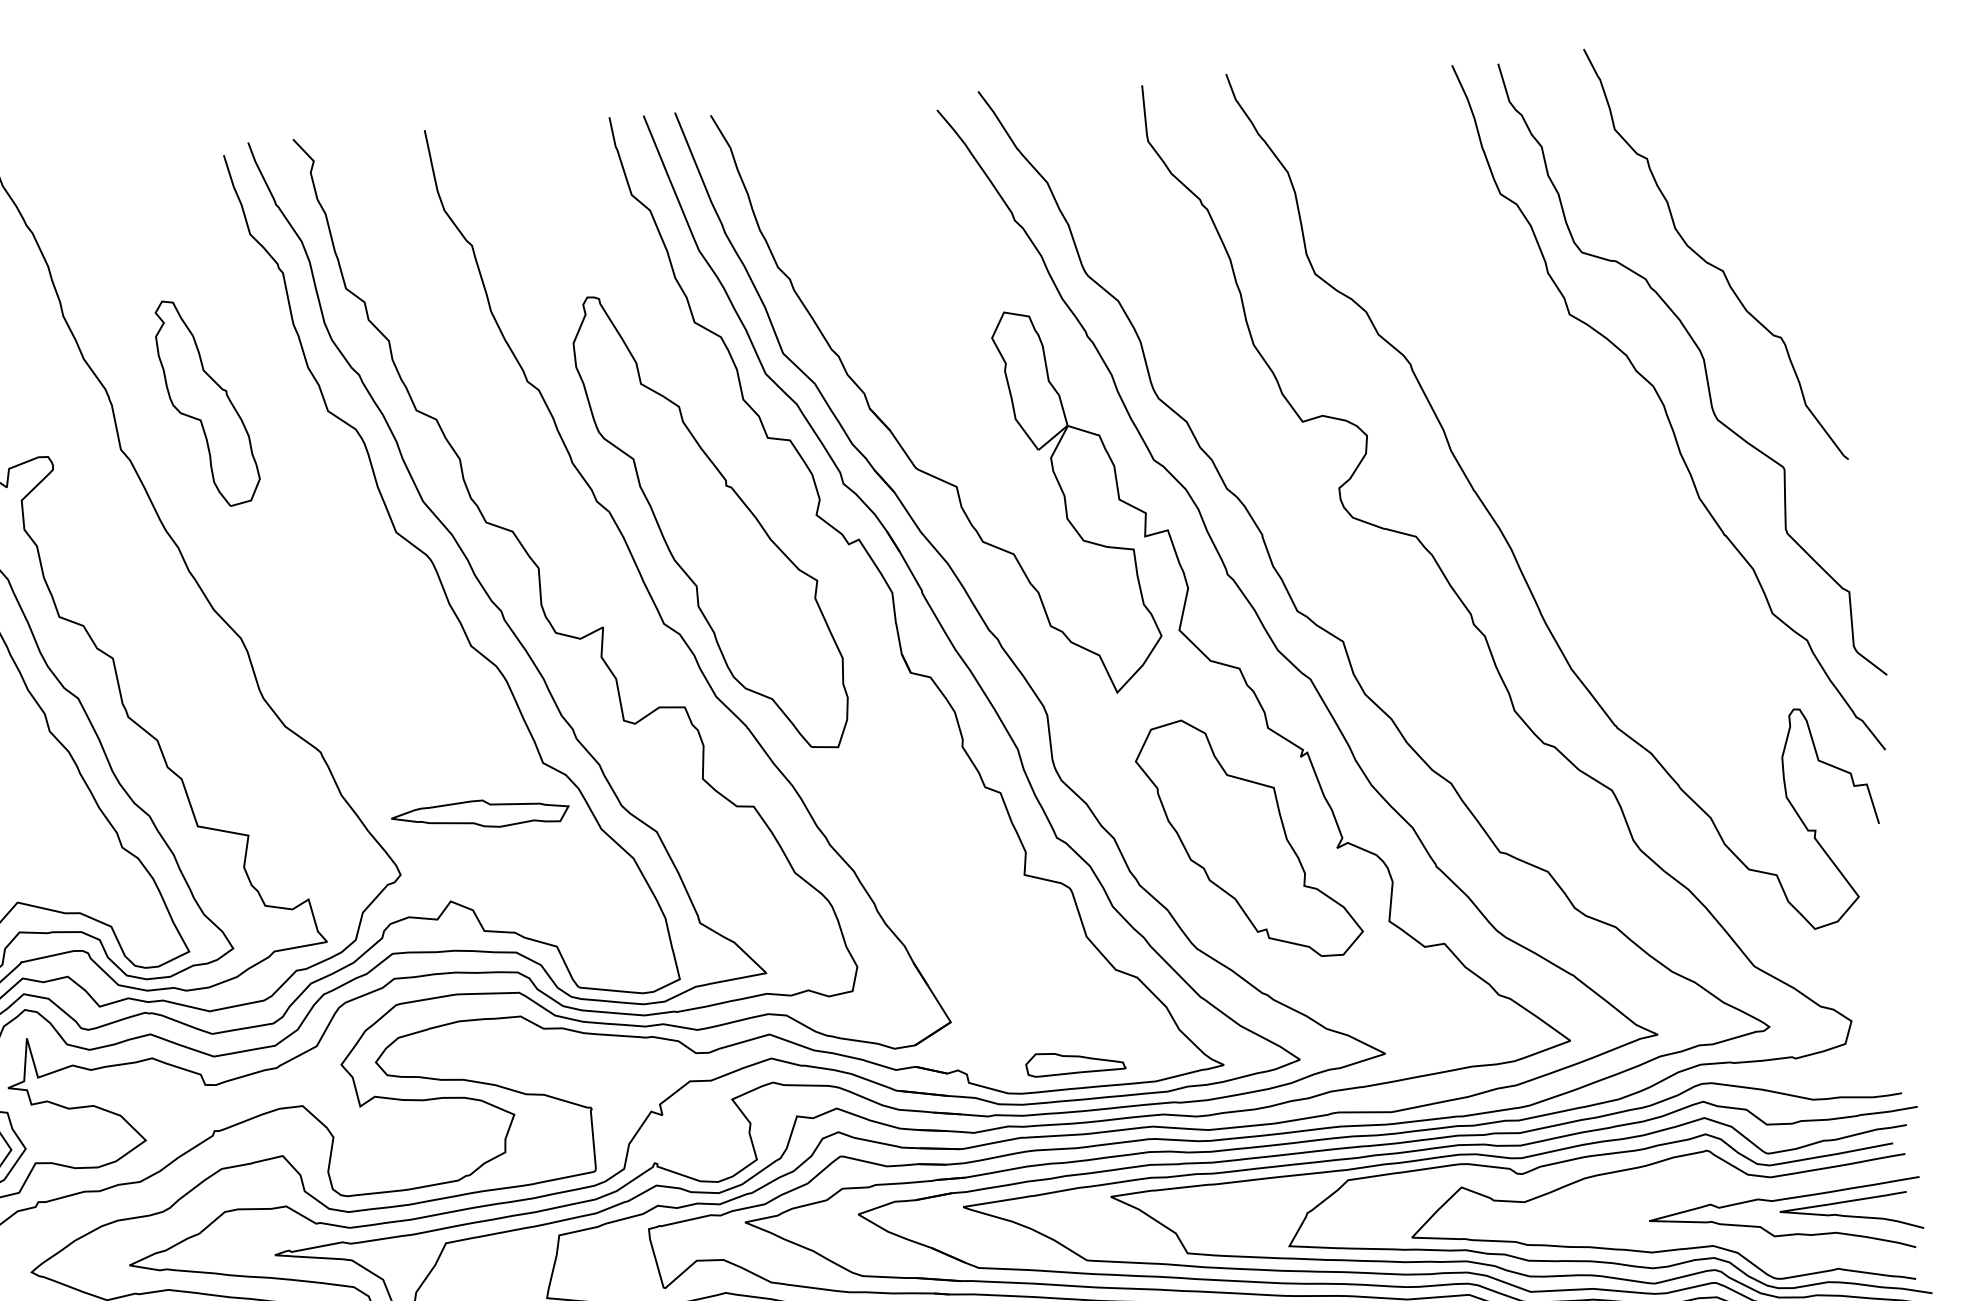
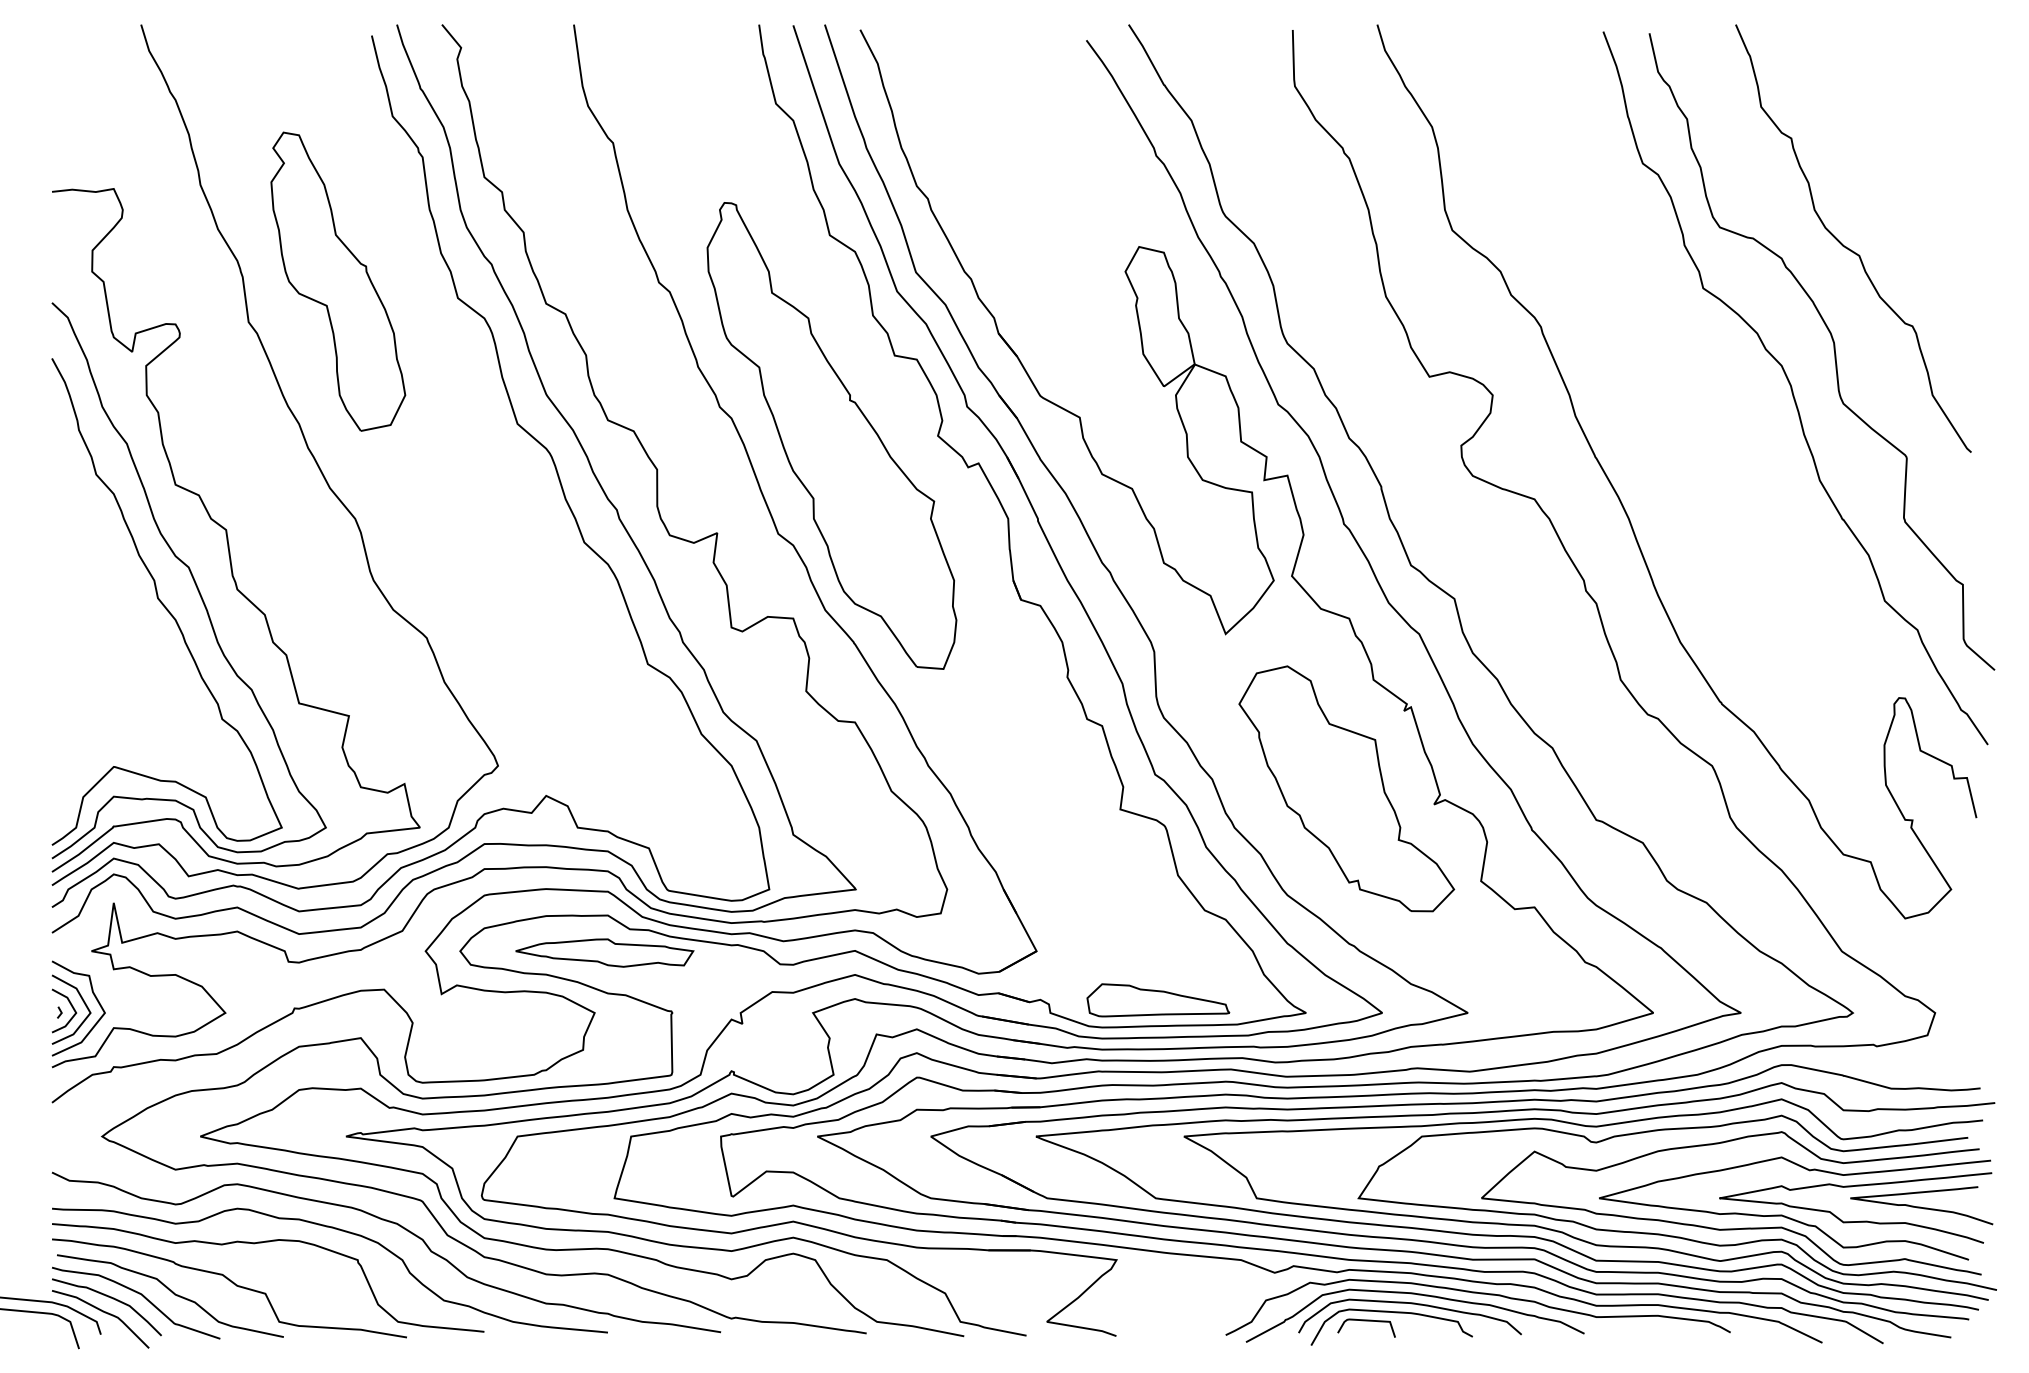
part: (207, 402) -> (338, 281), size x1.43
part: (480, 813) -> (604, 952), moved
part: (1075, 1062) -> (1158, 1000), size x1.43
curve: (1721, 1235) -> (1790, 1217), added

